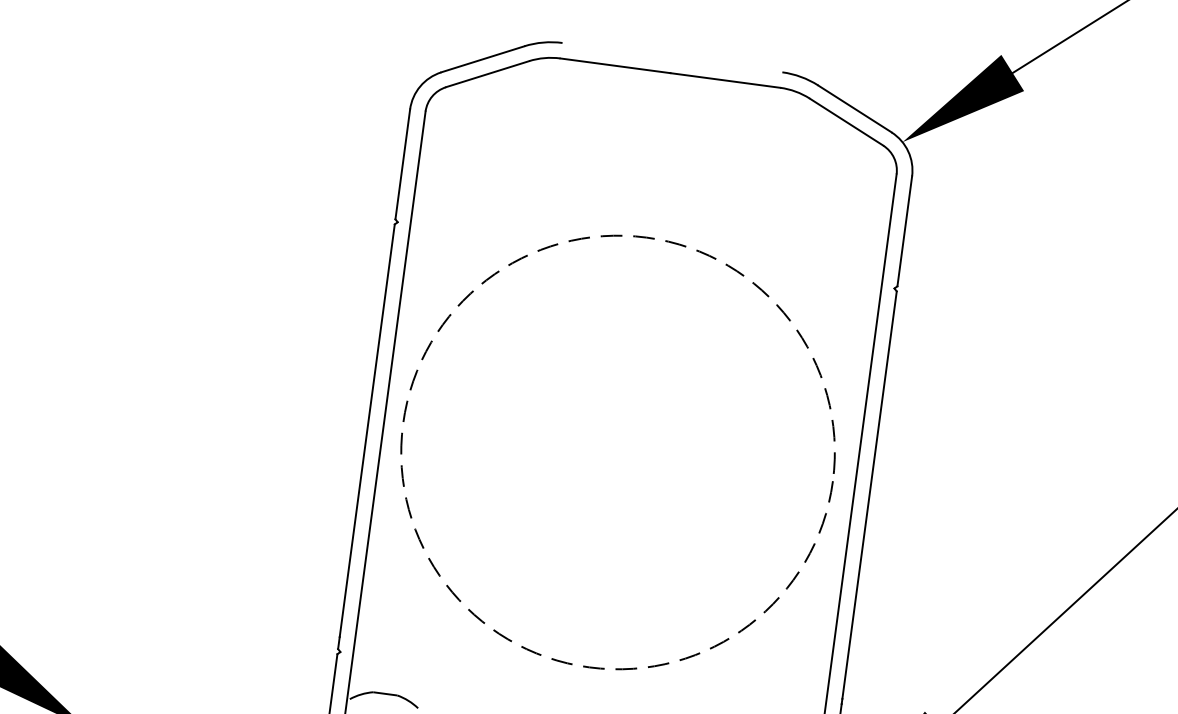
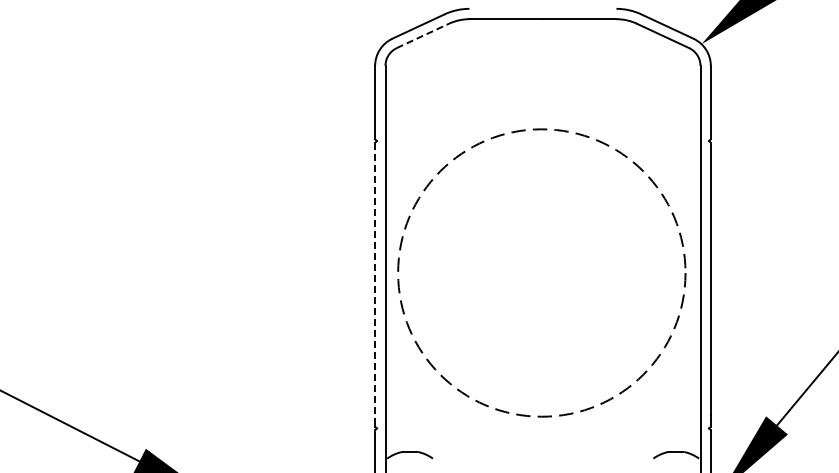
line: (486, 73) -> (422, 35), solid -> dashed
line: (367, 430) -> (375, 280), solid -> dashed

